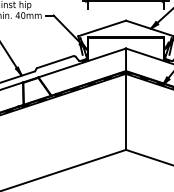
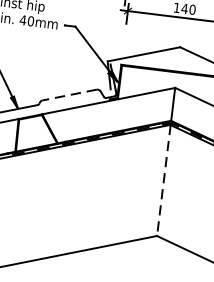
line: (55, 62) -> (69, 95), solid -> dashed
line: (126, 112) -> (164, 181), solid -> dashed

